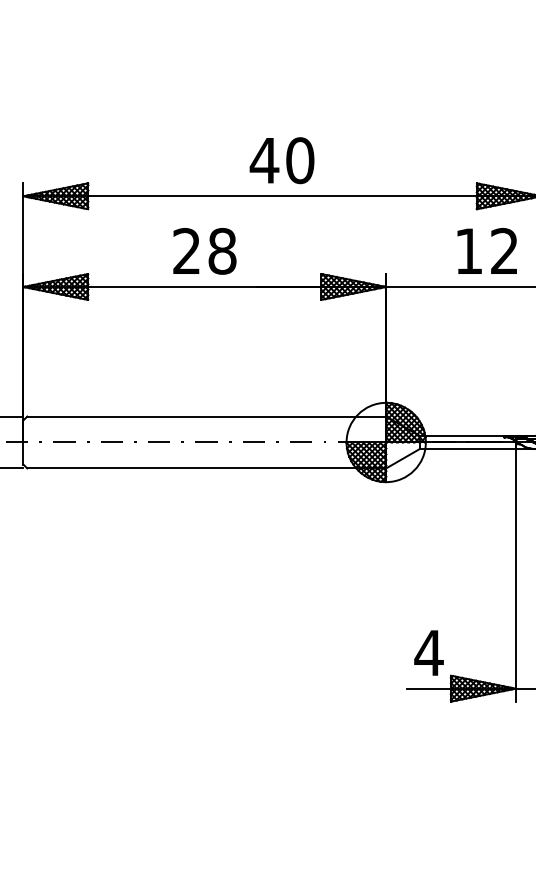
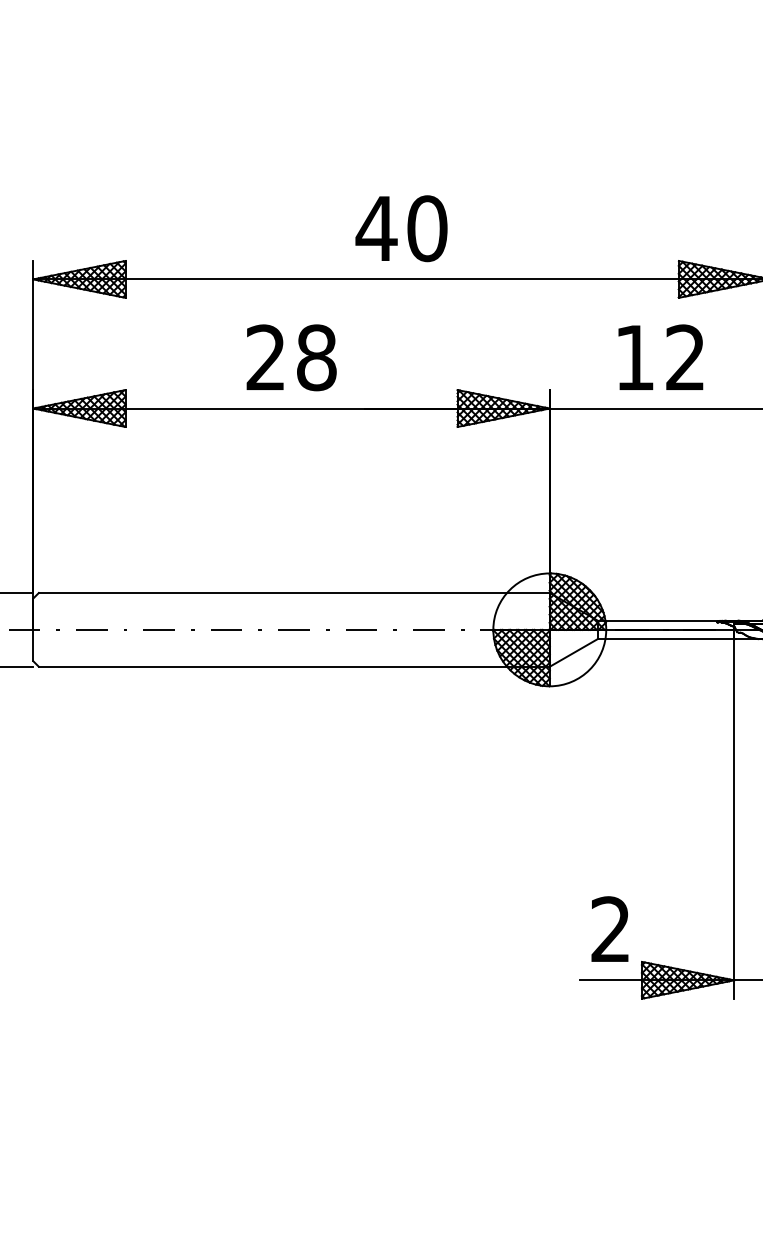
text: (486, 250) -> (659, 356), moved
text: (428, 652) -> (609, 928), 4 -> 2

